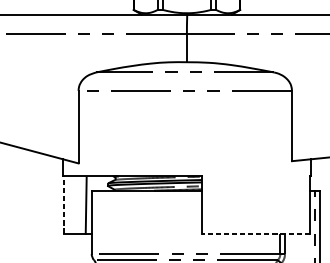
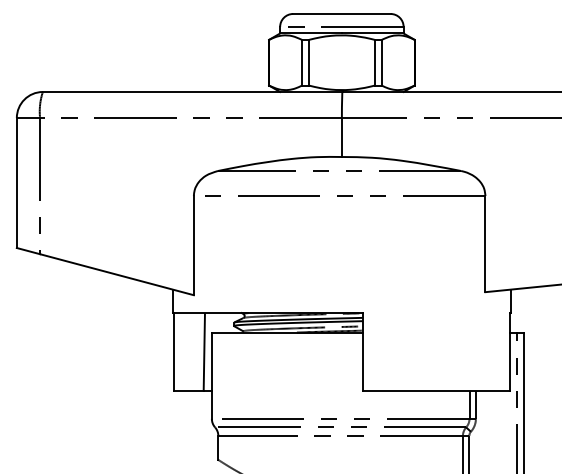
line: (64, 204) -> (174, 351), dashed -> solid
line: (255, 233) -> (435, 391), dashed -> solid

